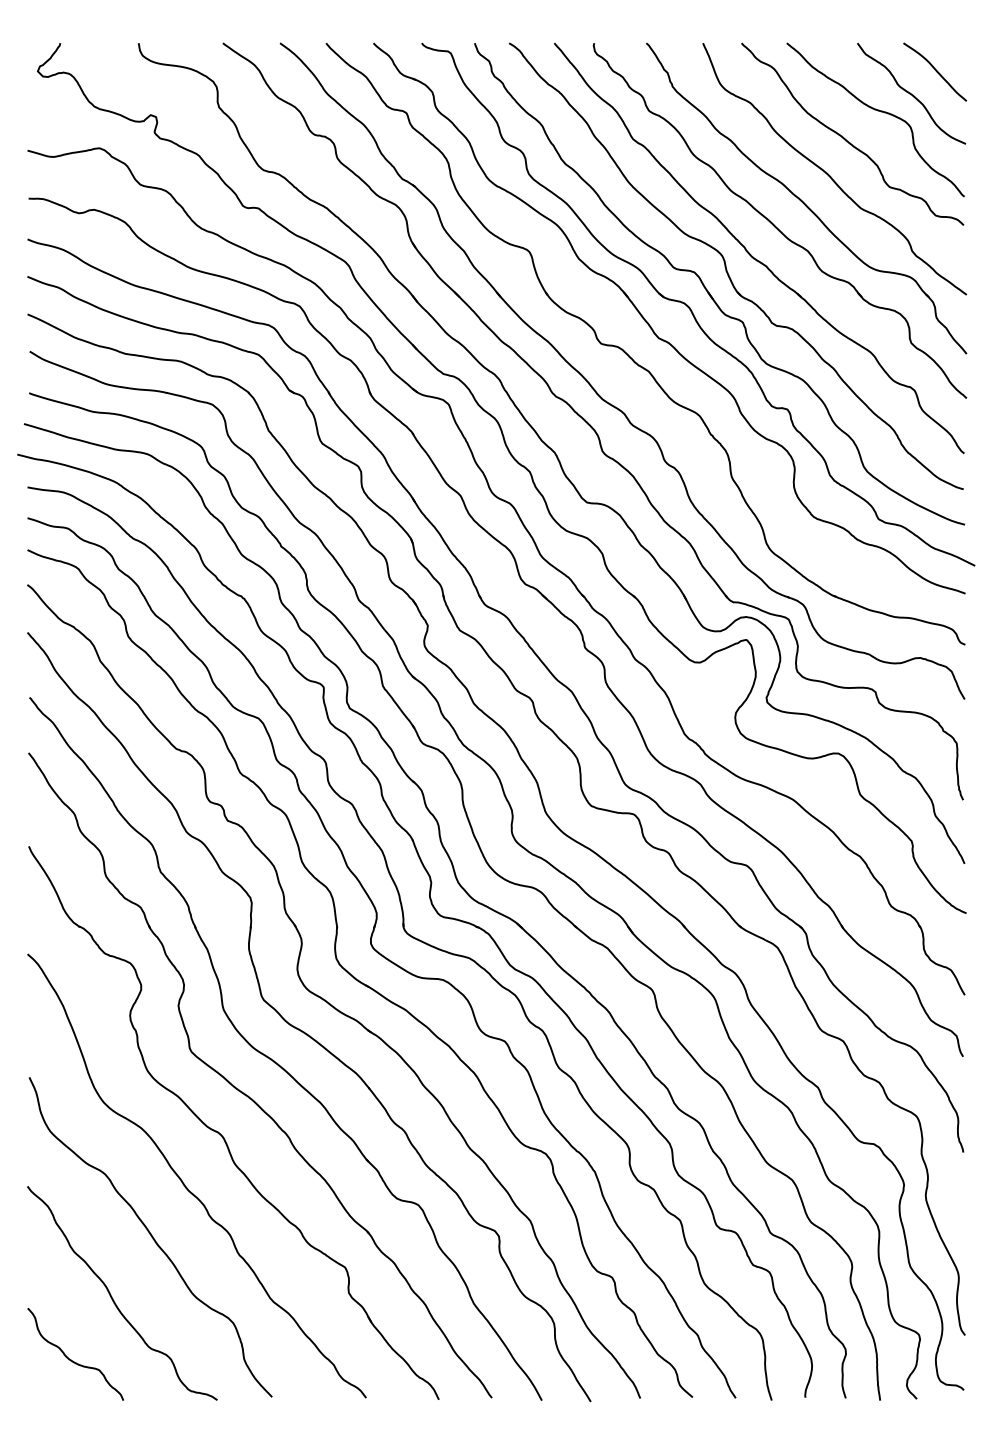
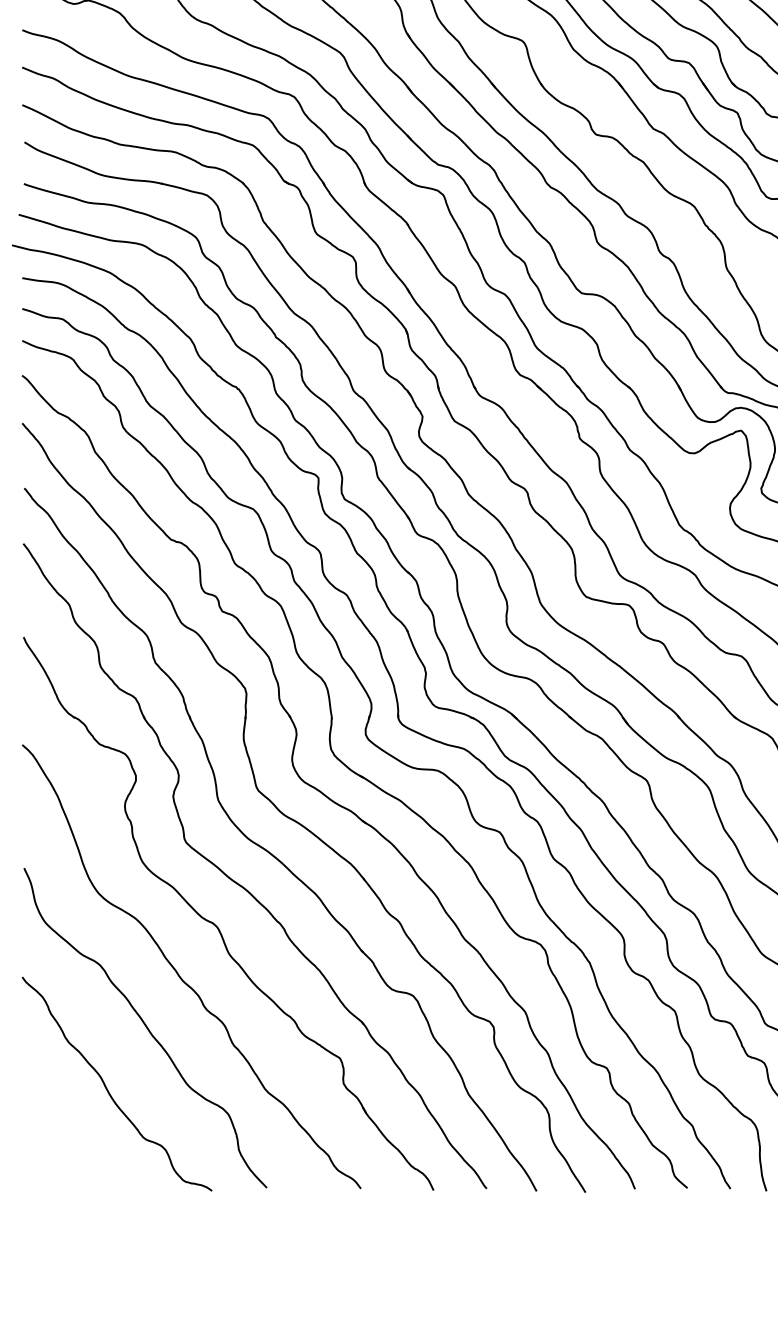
curve: (71, 1359) -> (66, 1150), removed

